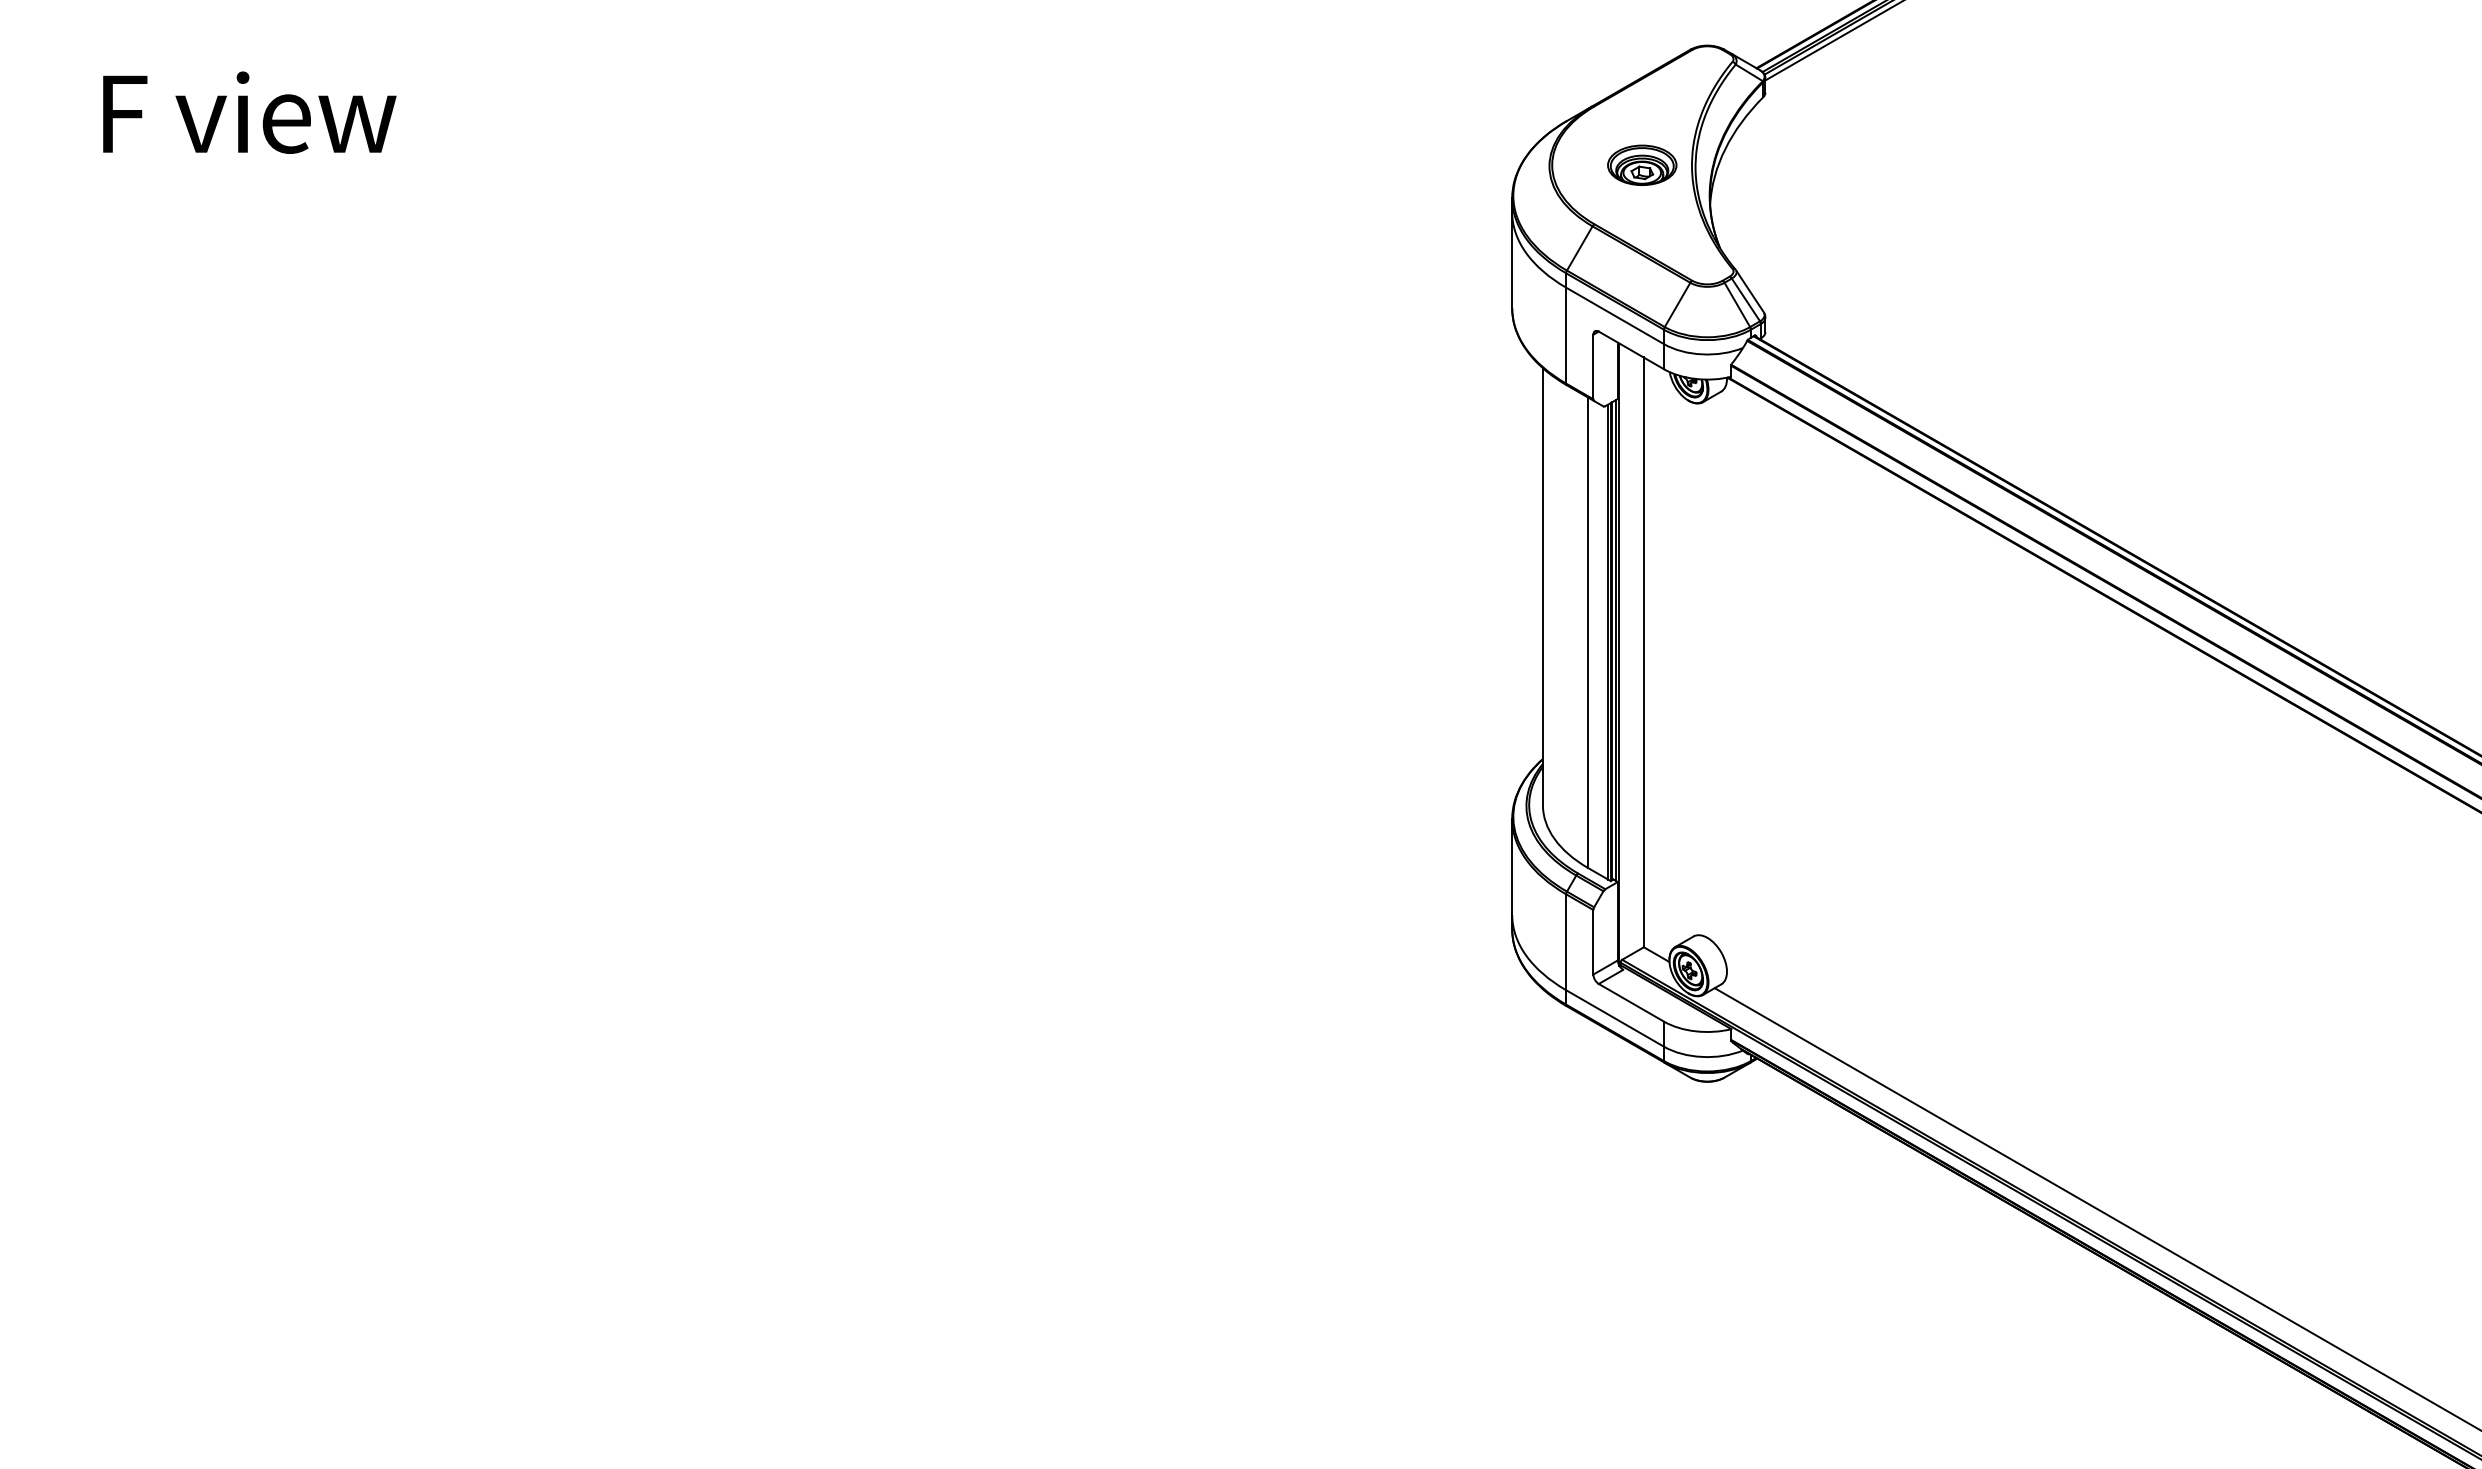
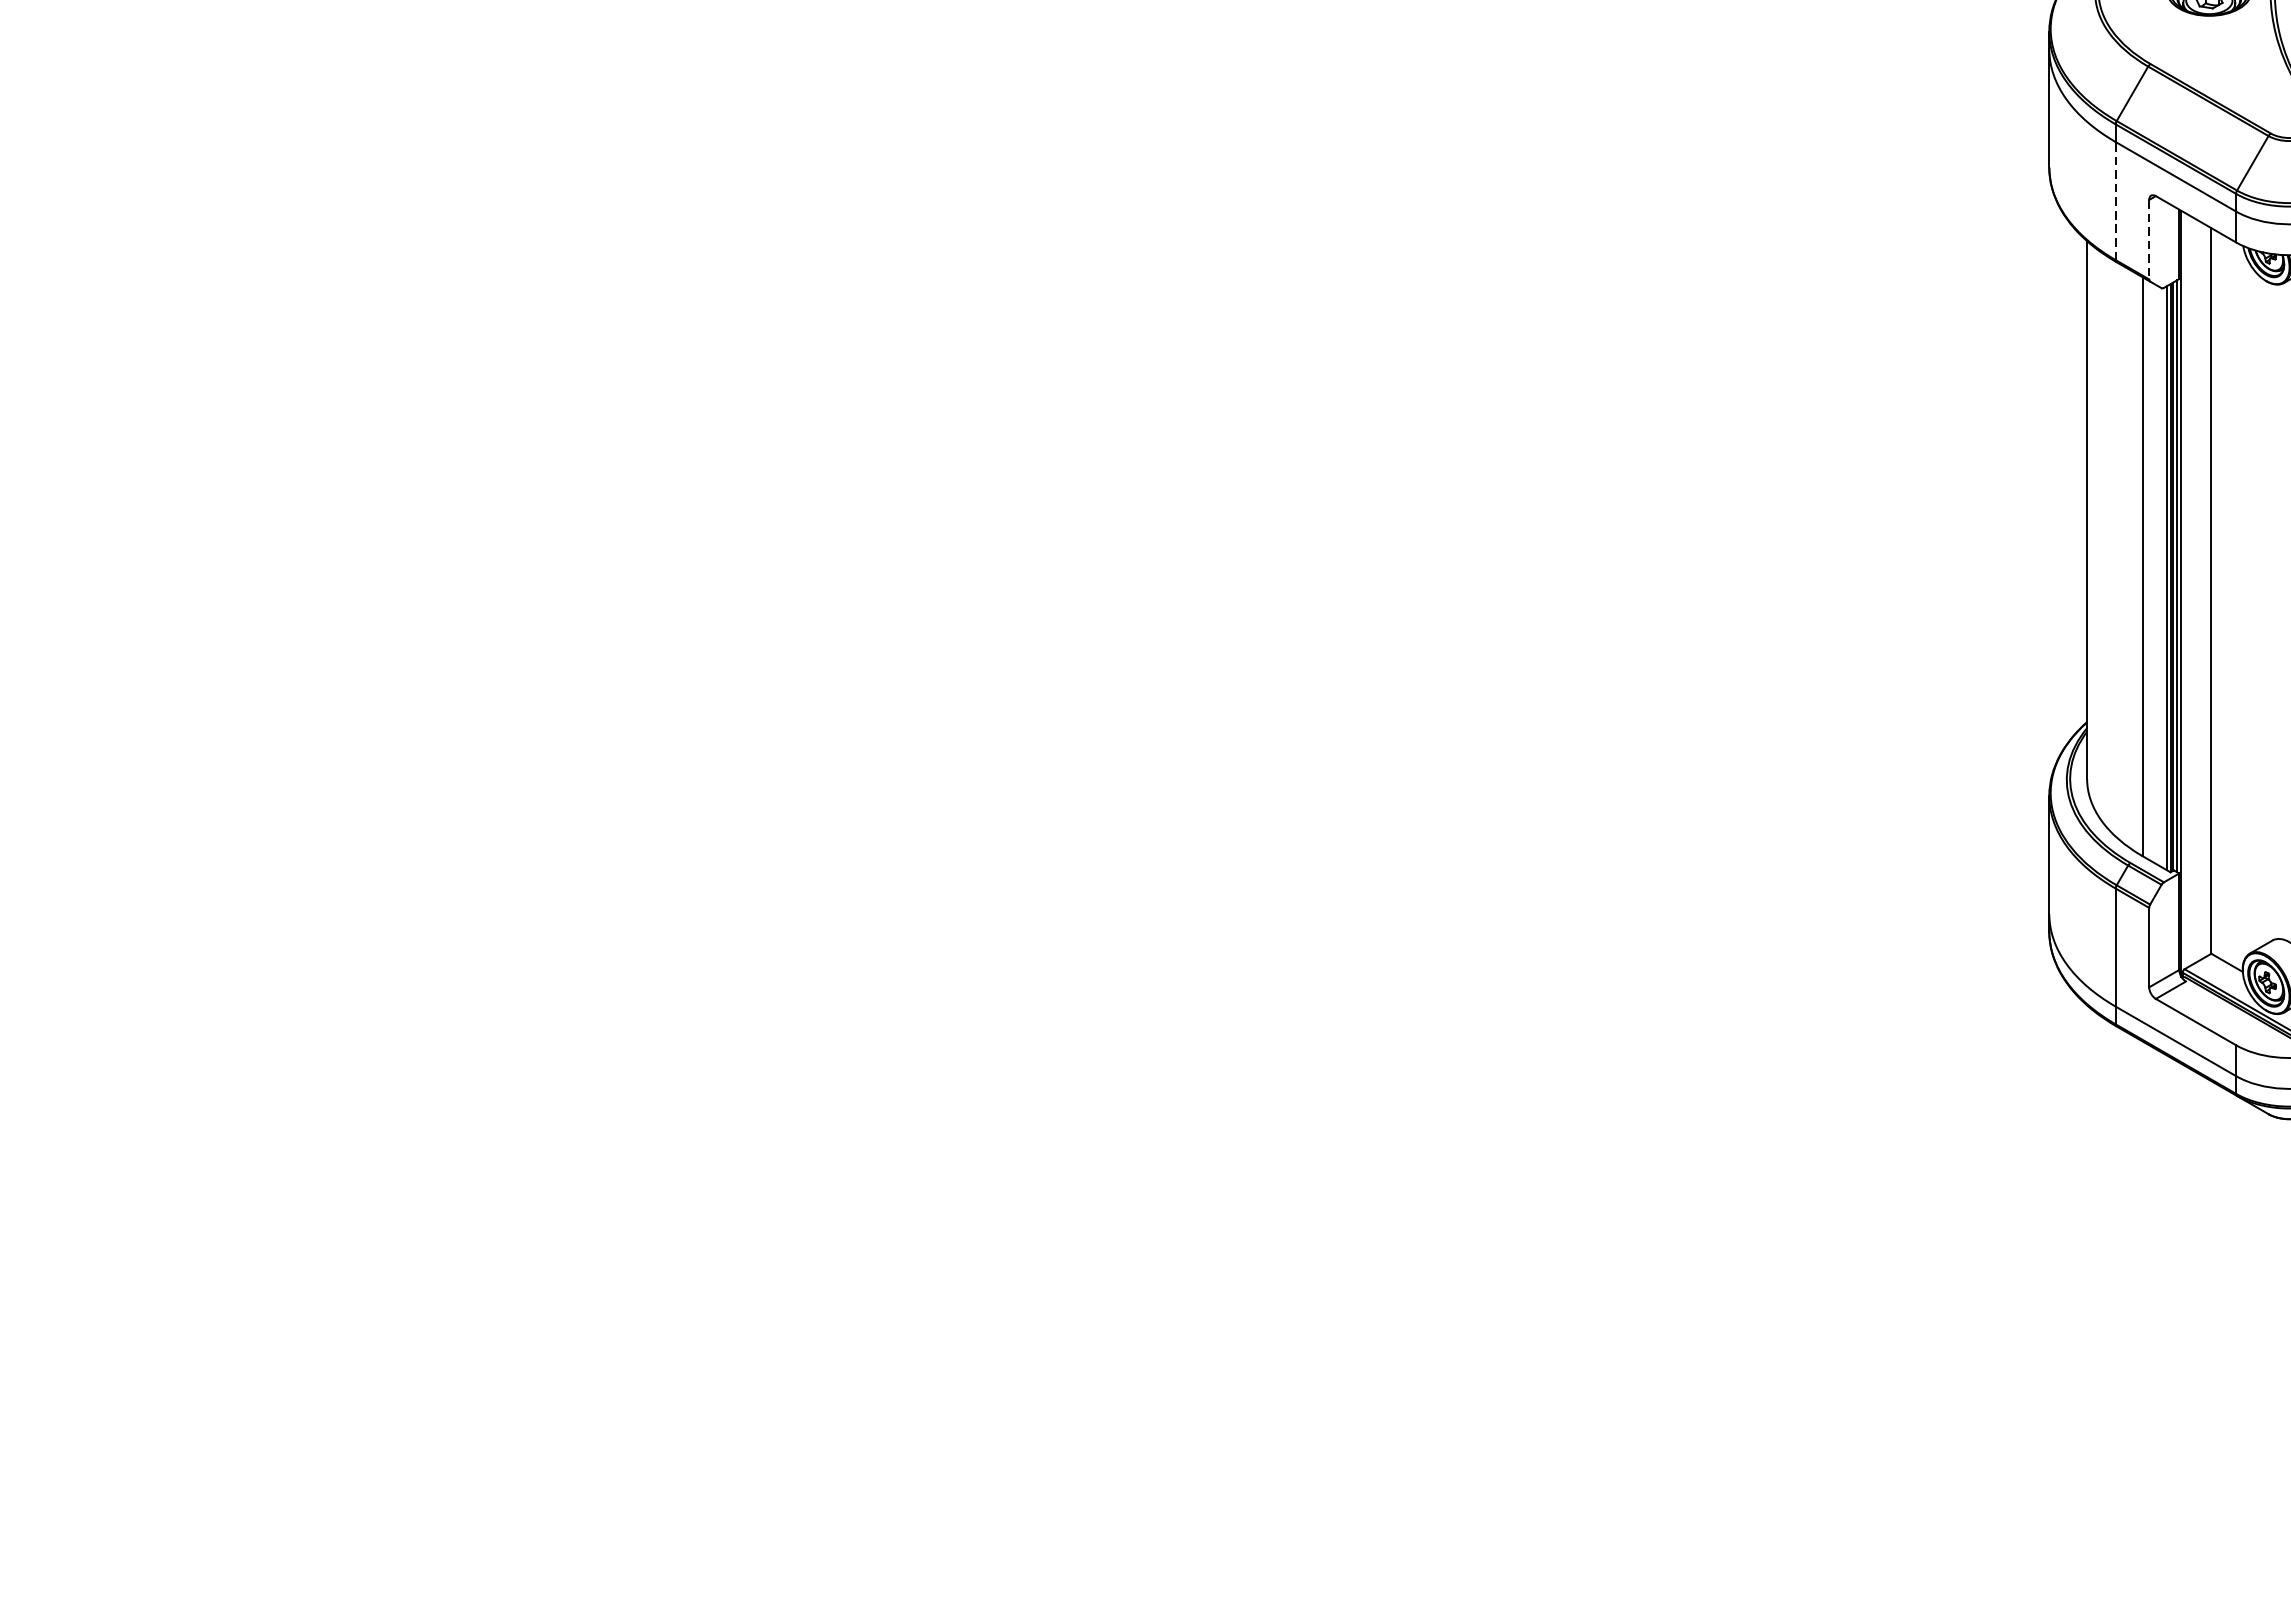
line: (1566, 335) -> (2116, 200), solid -> dashed
line: (1593, 367) -> (2149, 240), solid -> dashed

